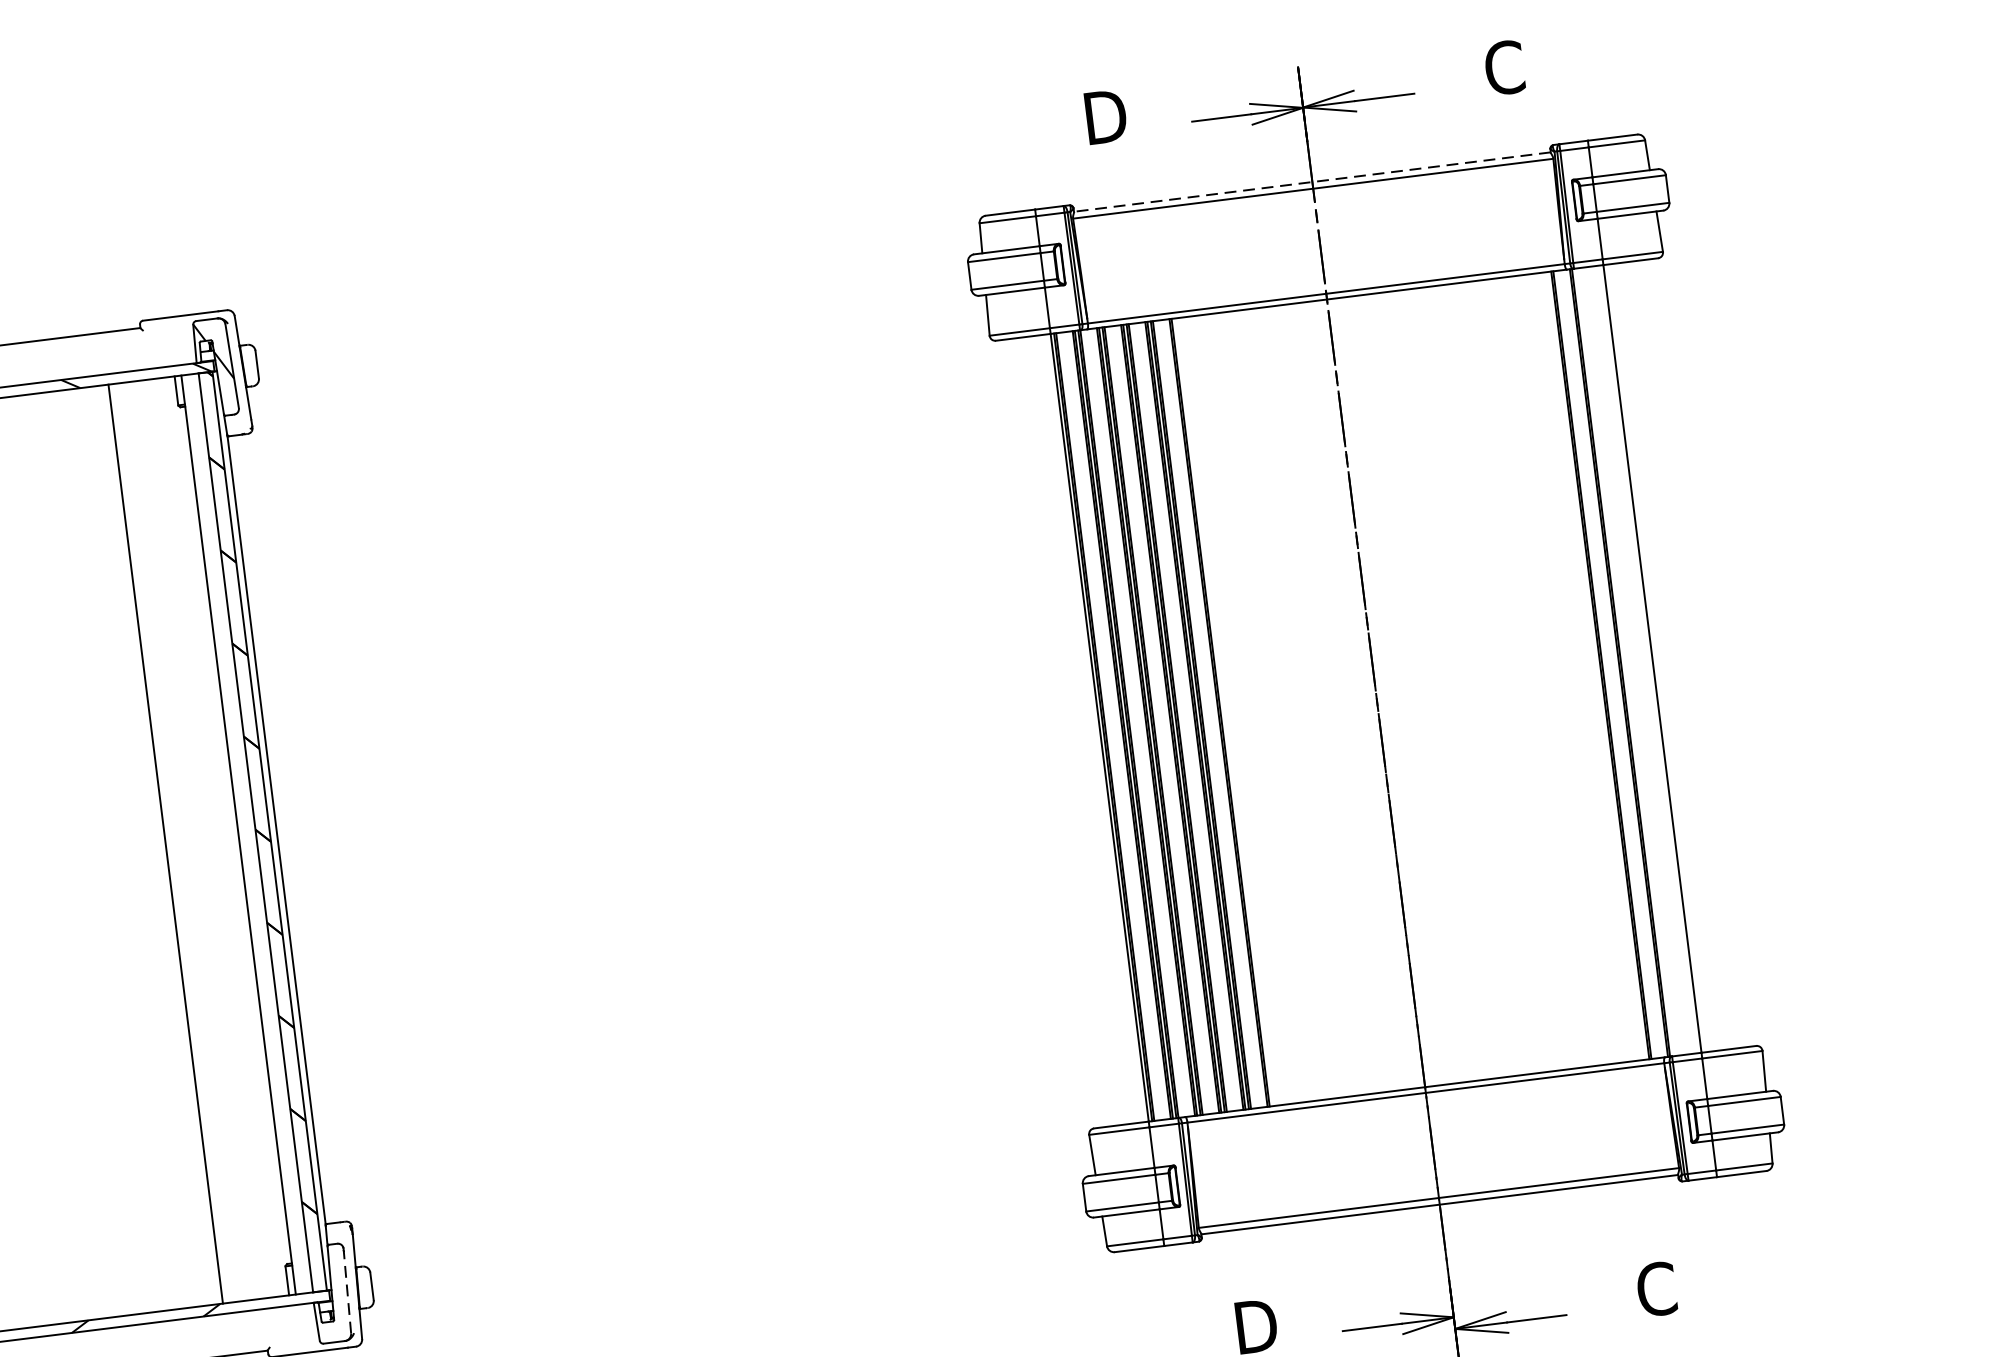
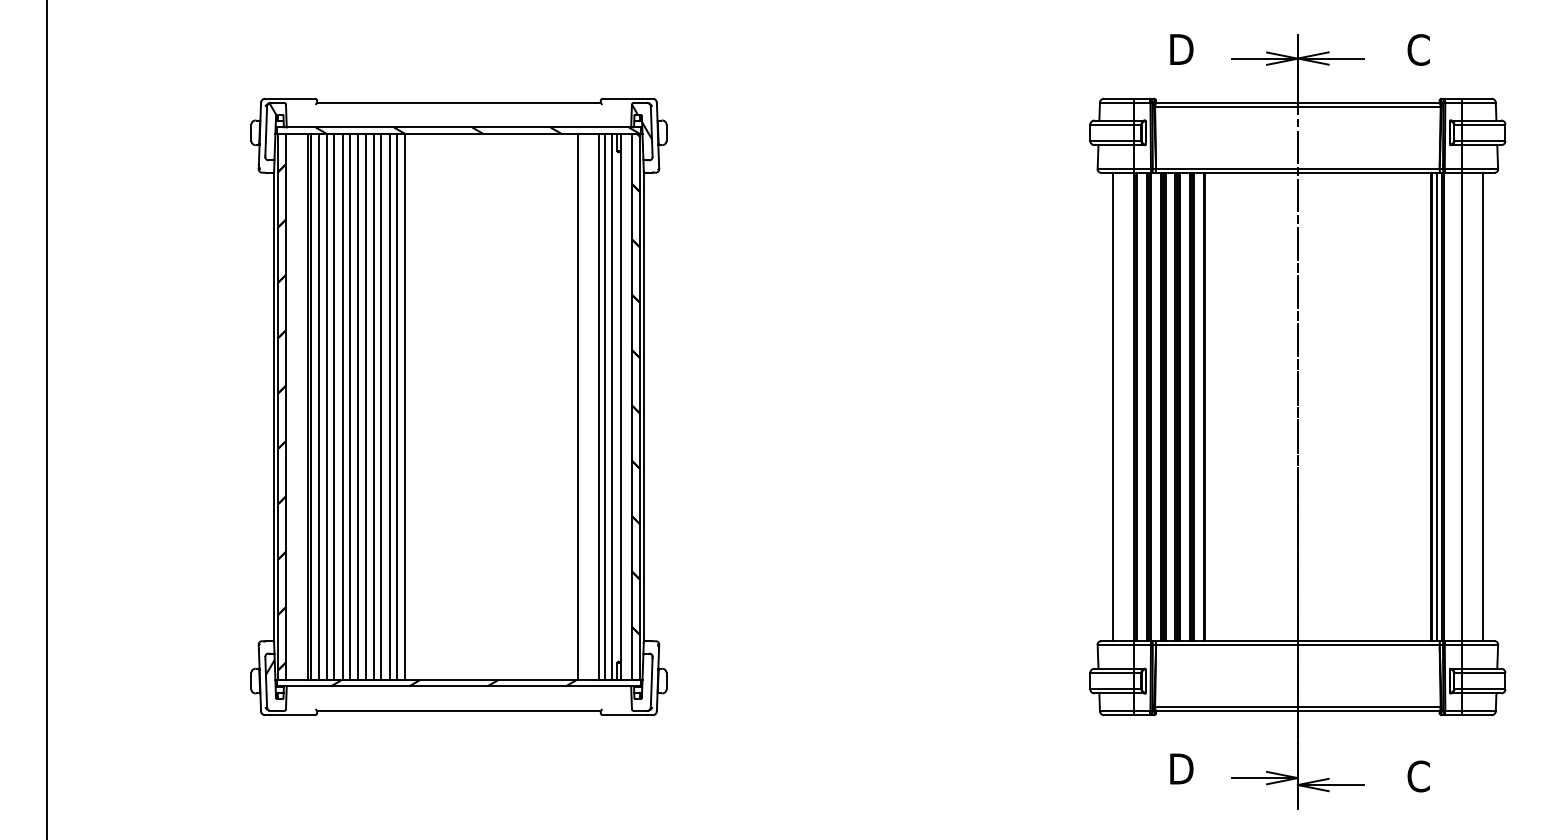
line: (1311, 181) -> (1297, 102), dashed -> solid
line: (1686, 653) -> (1482, 406), added
line: (1610, 663) -> (1437, 406), added
line: (1064, 731) -> (1112, 406), added
line: (223, 836) -> (612, 406), added
line: (211, 837) -> (605, 406), added
line: (200, 839) -> (598, 406), added
line: (346, 1290) -> (651, 681), dashed -> solid

